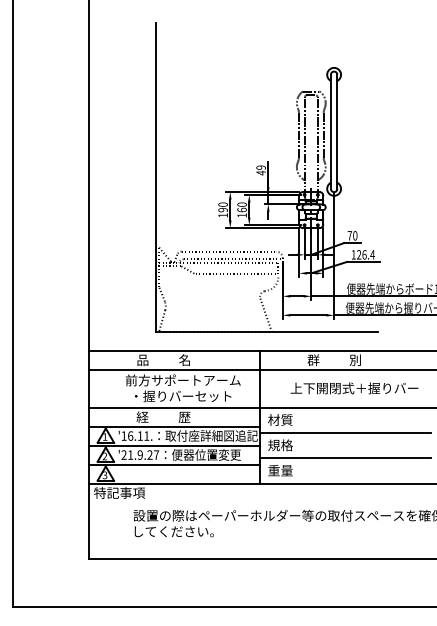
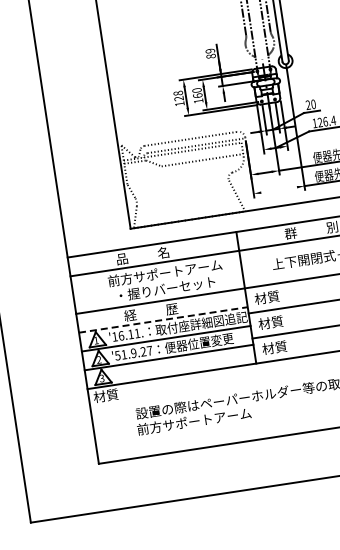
text: (260, 172) -> (210, 55), 49 -> 89
text: (223, 207) -> (179, 96), 190 -> 128
text: (349, 235) -> (307, 104), 70 -> 20
line: (308, 315) -> (279, 190), removed
line: (175, 426) -> (164, 319), solid -> dashed
text: (280, 445) -> (270, 322), 規格 -> 材質
text: (123, 454) -> (117, 355), '21.9.27 -> '51.9.27
text: (280, 470) -> (274, 347), 重量 -> 材質
text: (119, 492) -> (118, 393), 特記事項 -> 材質
text: (189, 531) -> (193, 421), してください。 -> 前方サポートアーム

